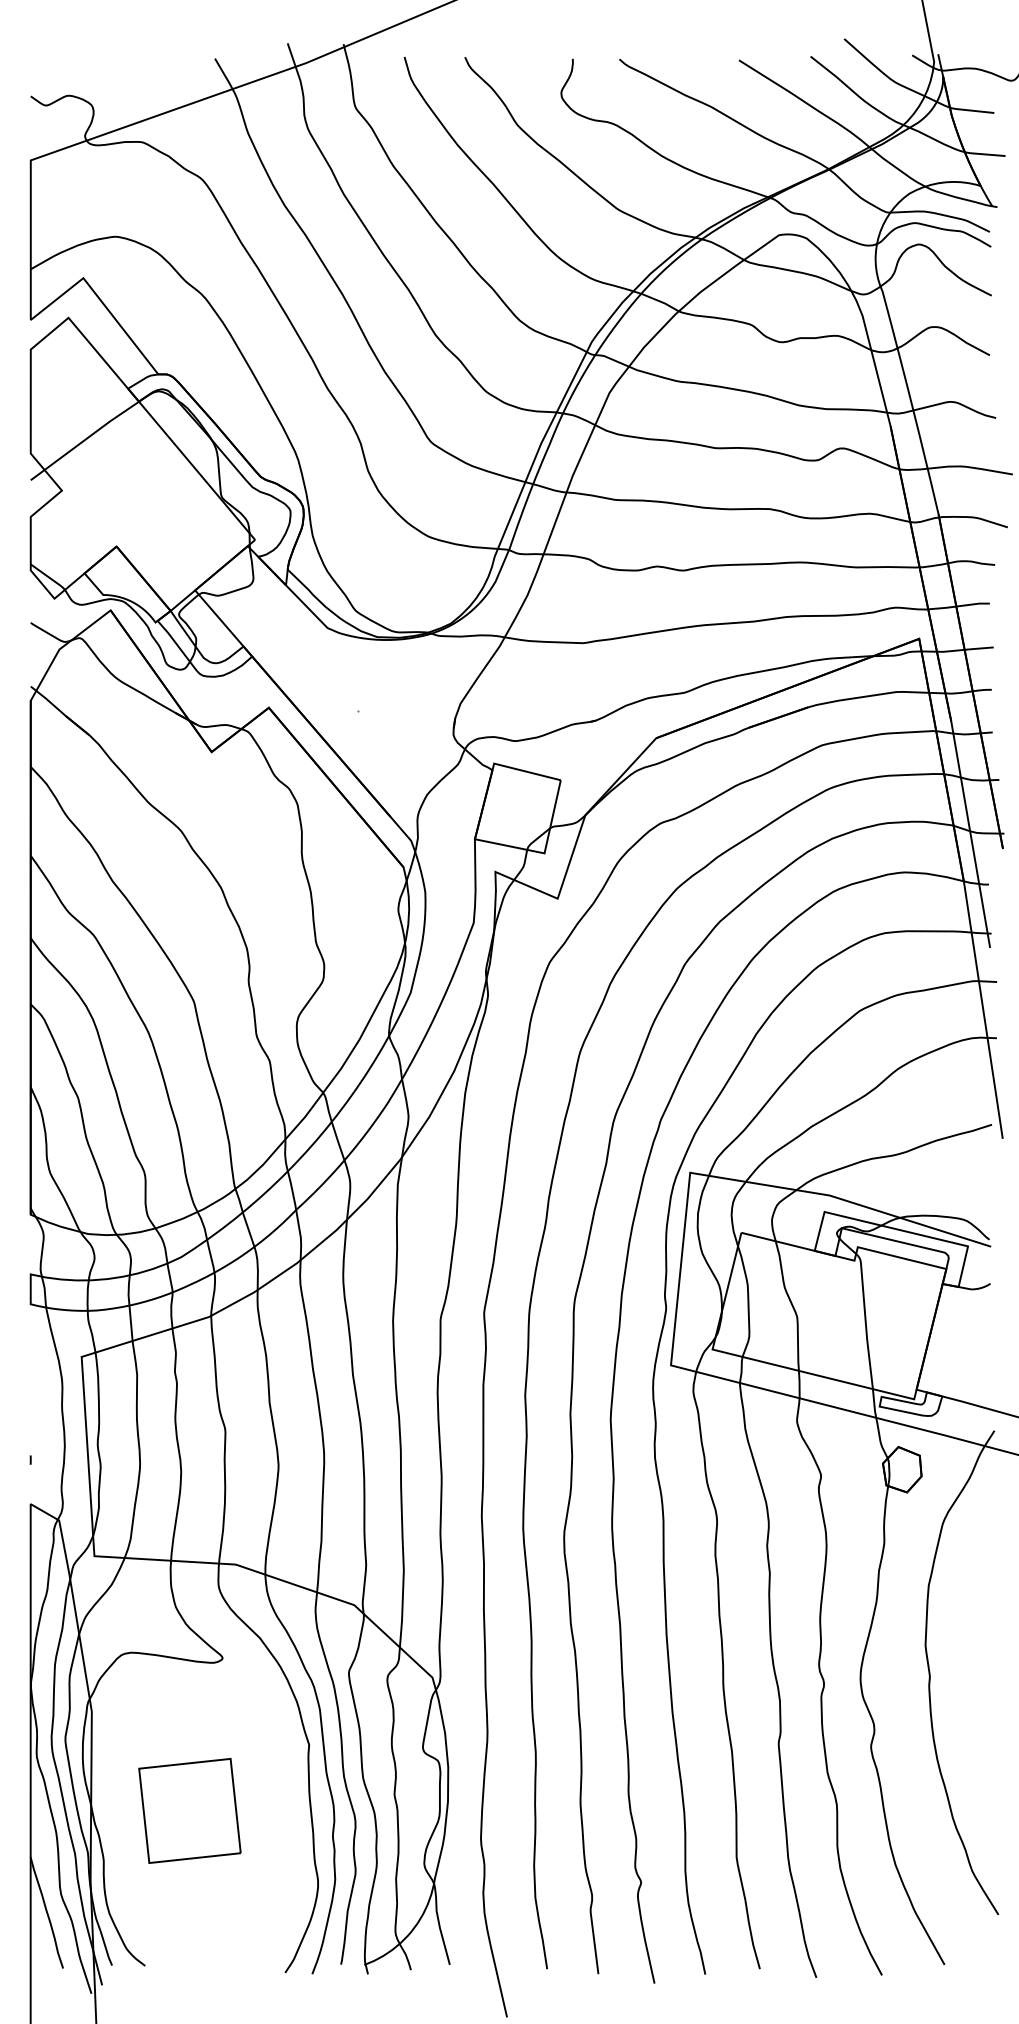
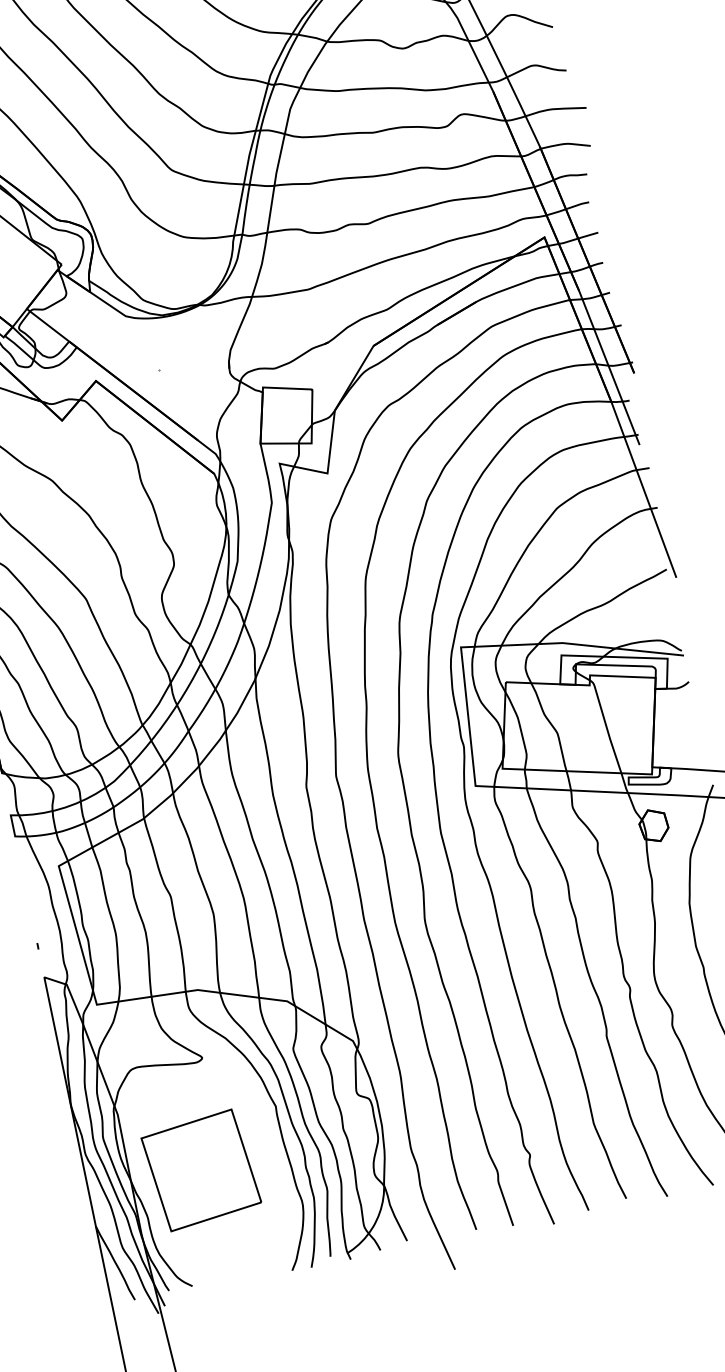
part: (189, 1810) -> (201, 1170), size x1.43

